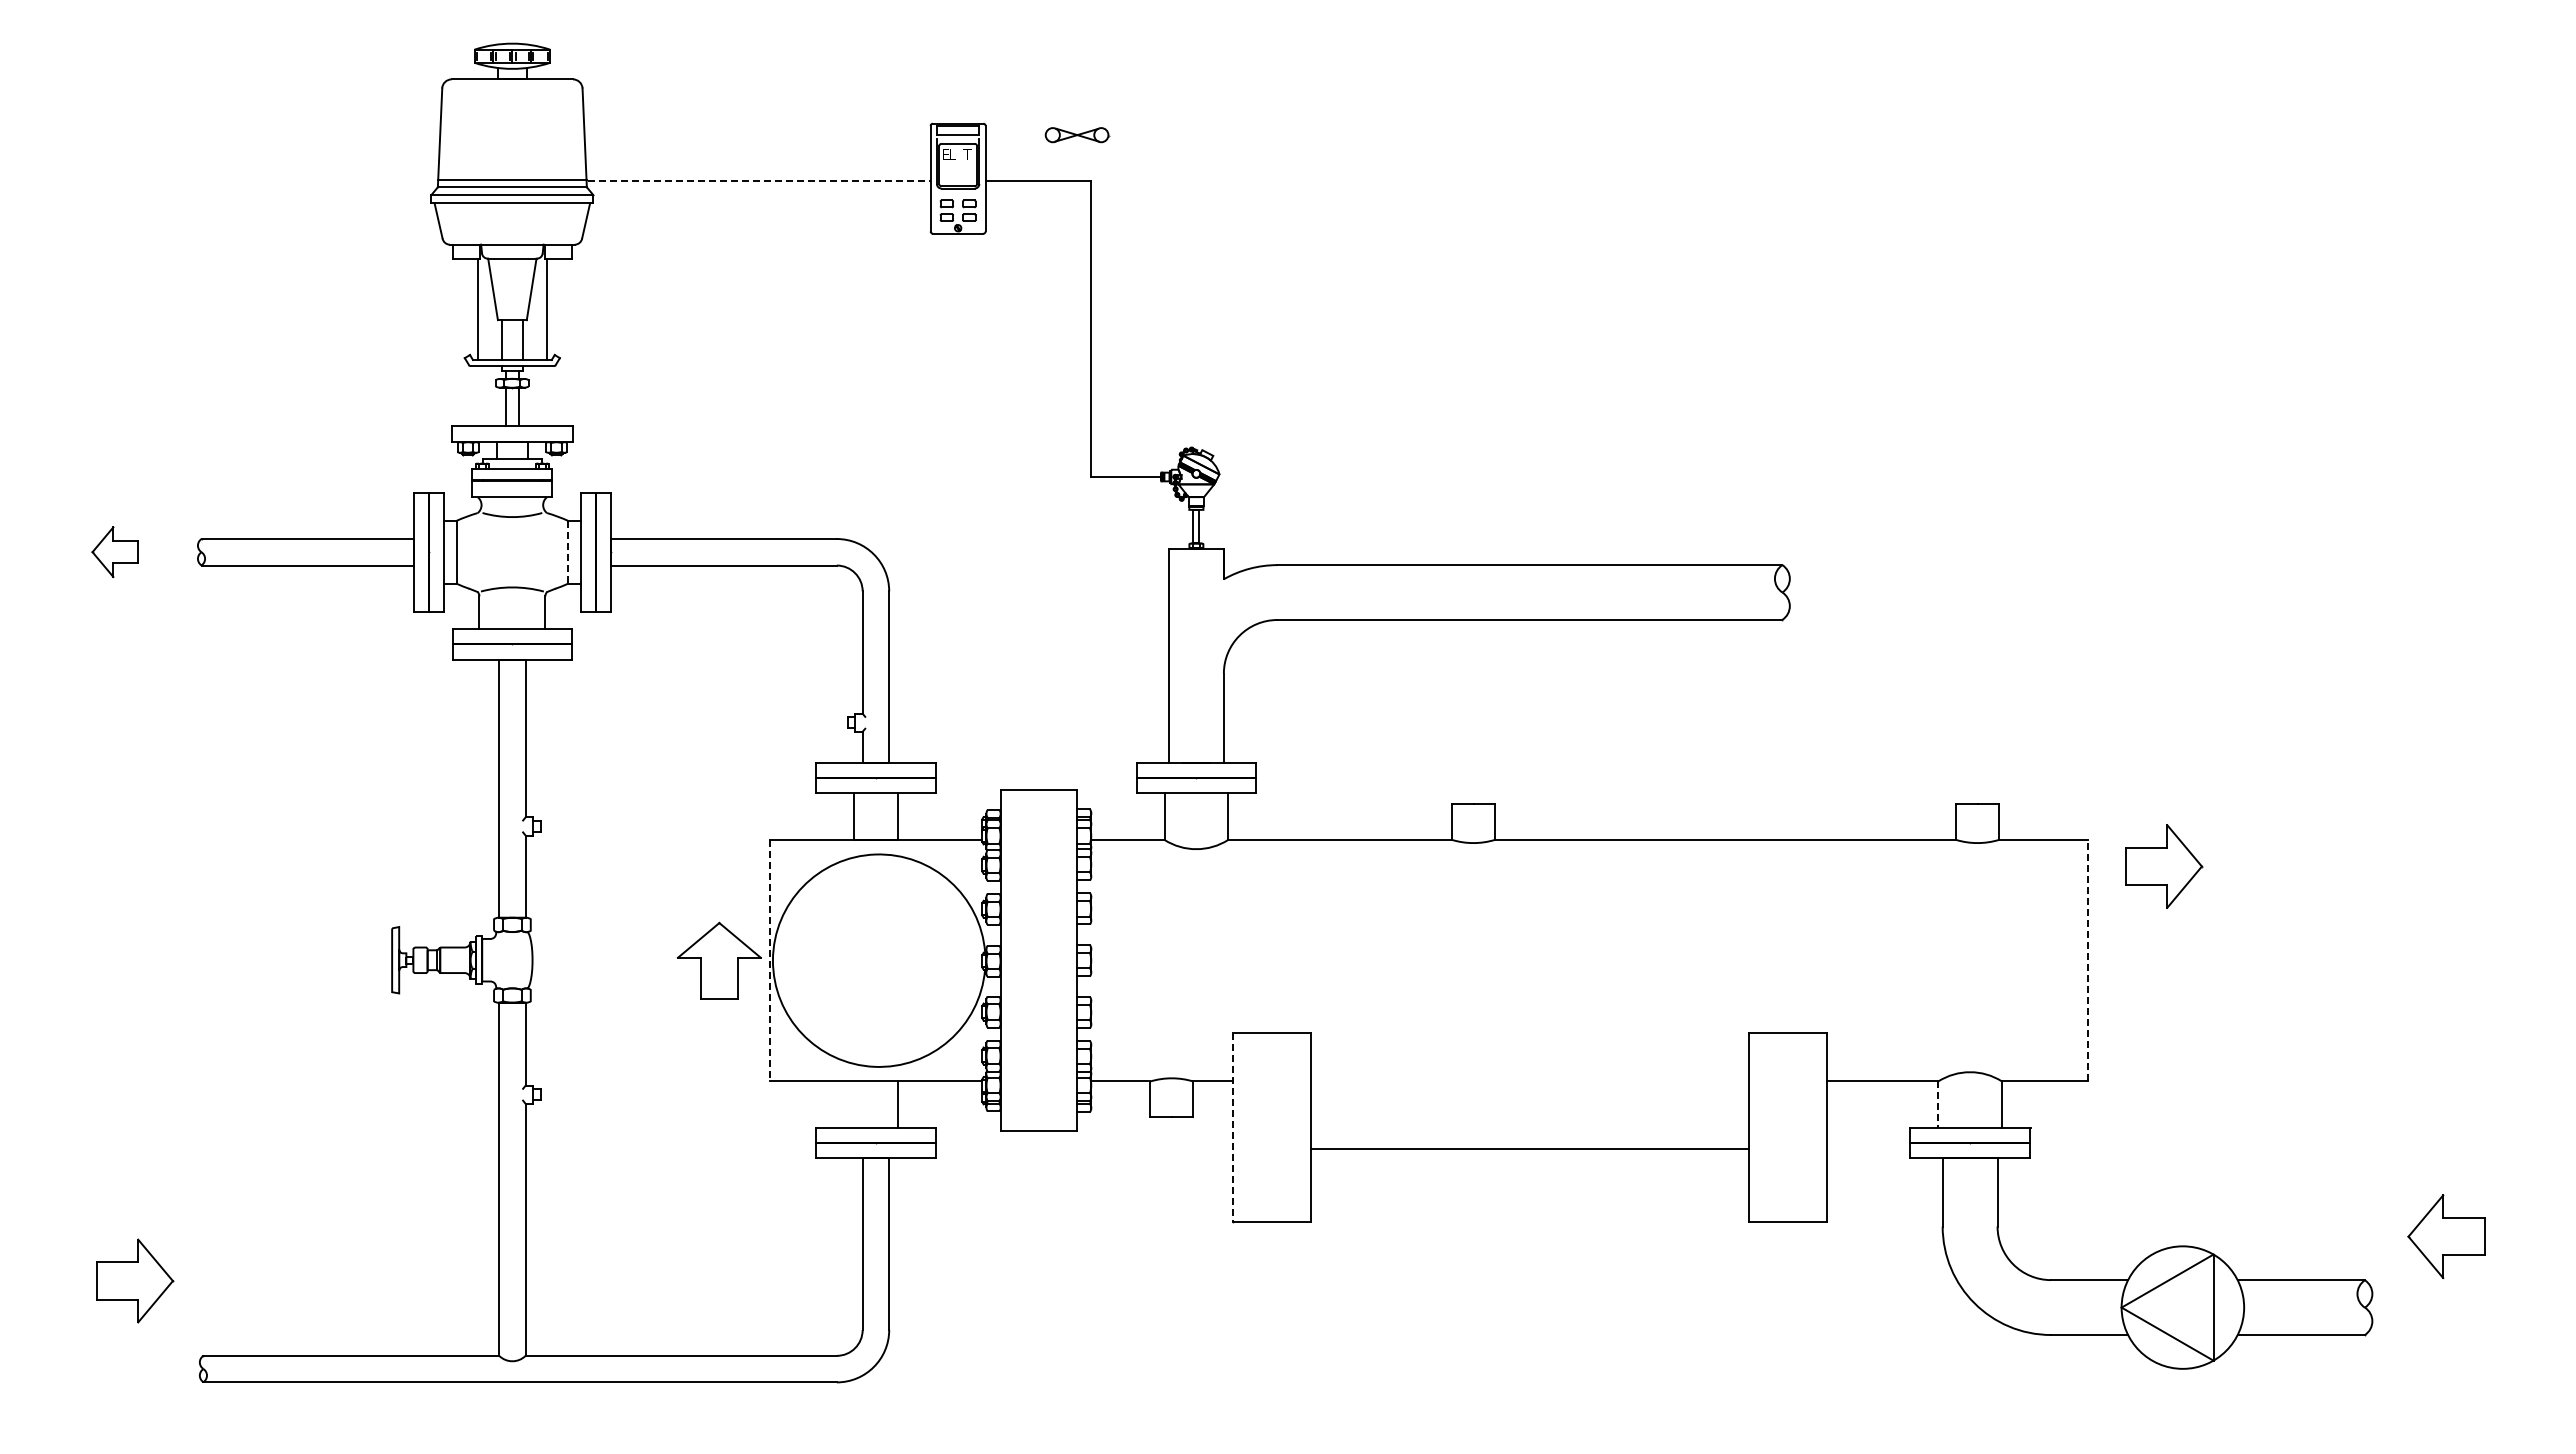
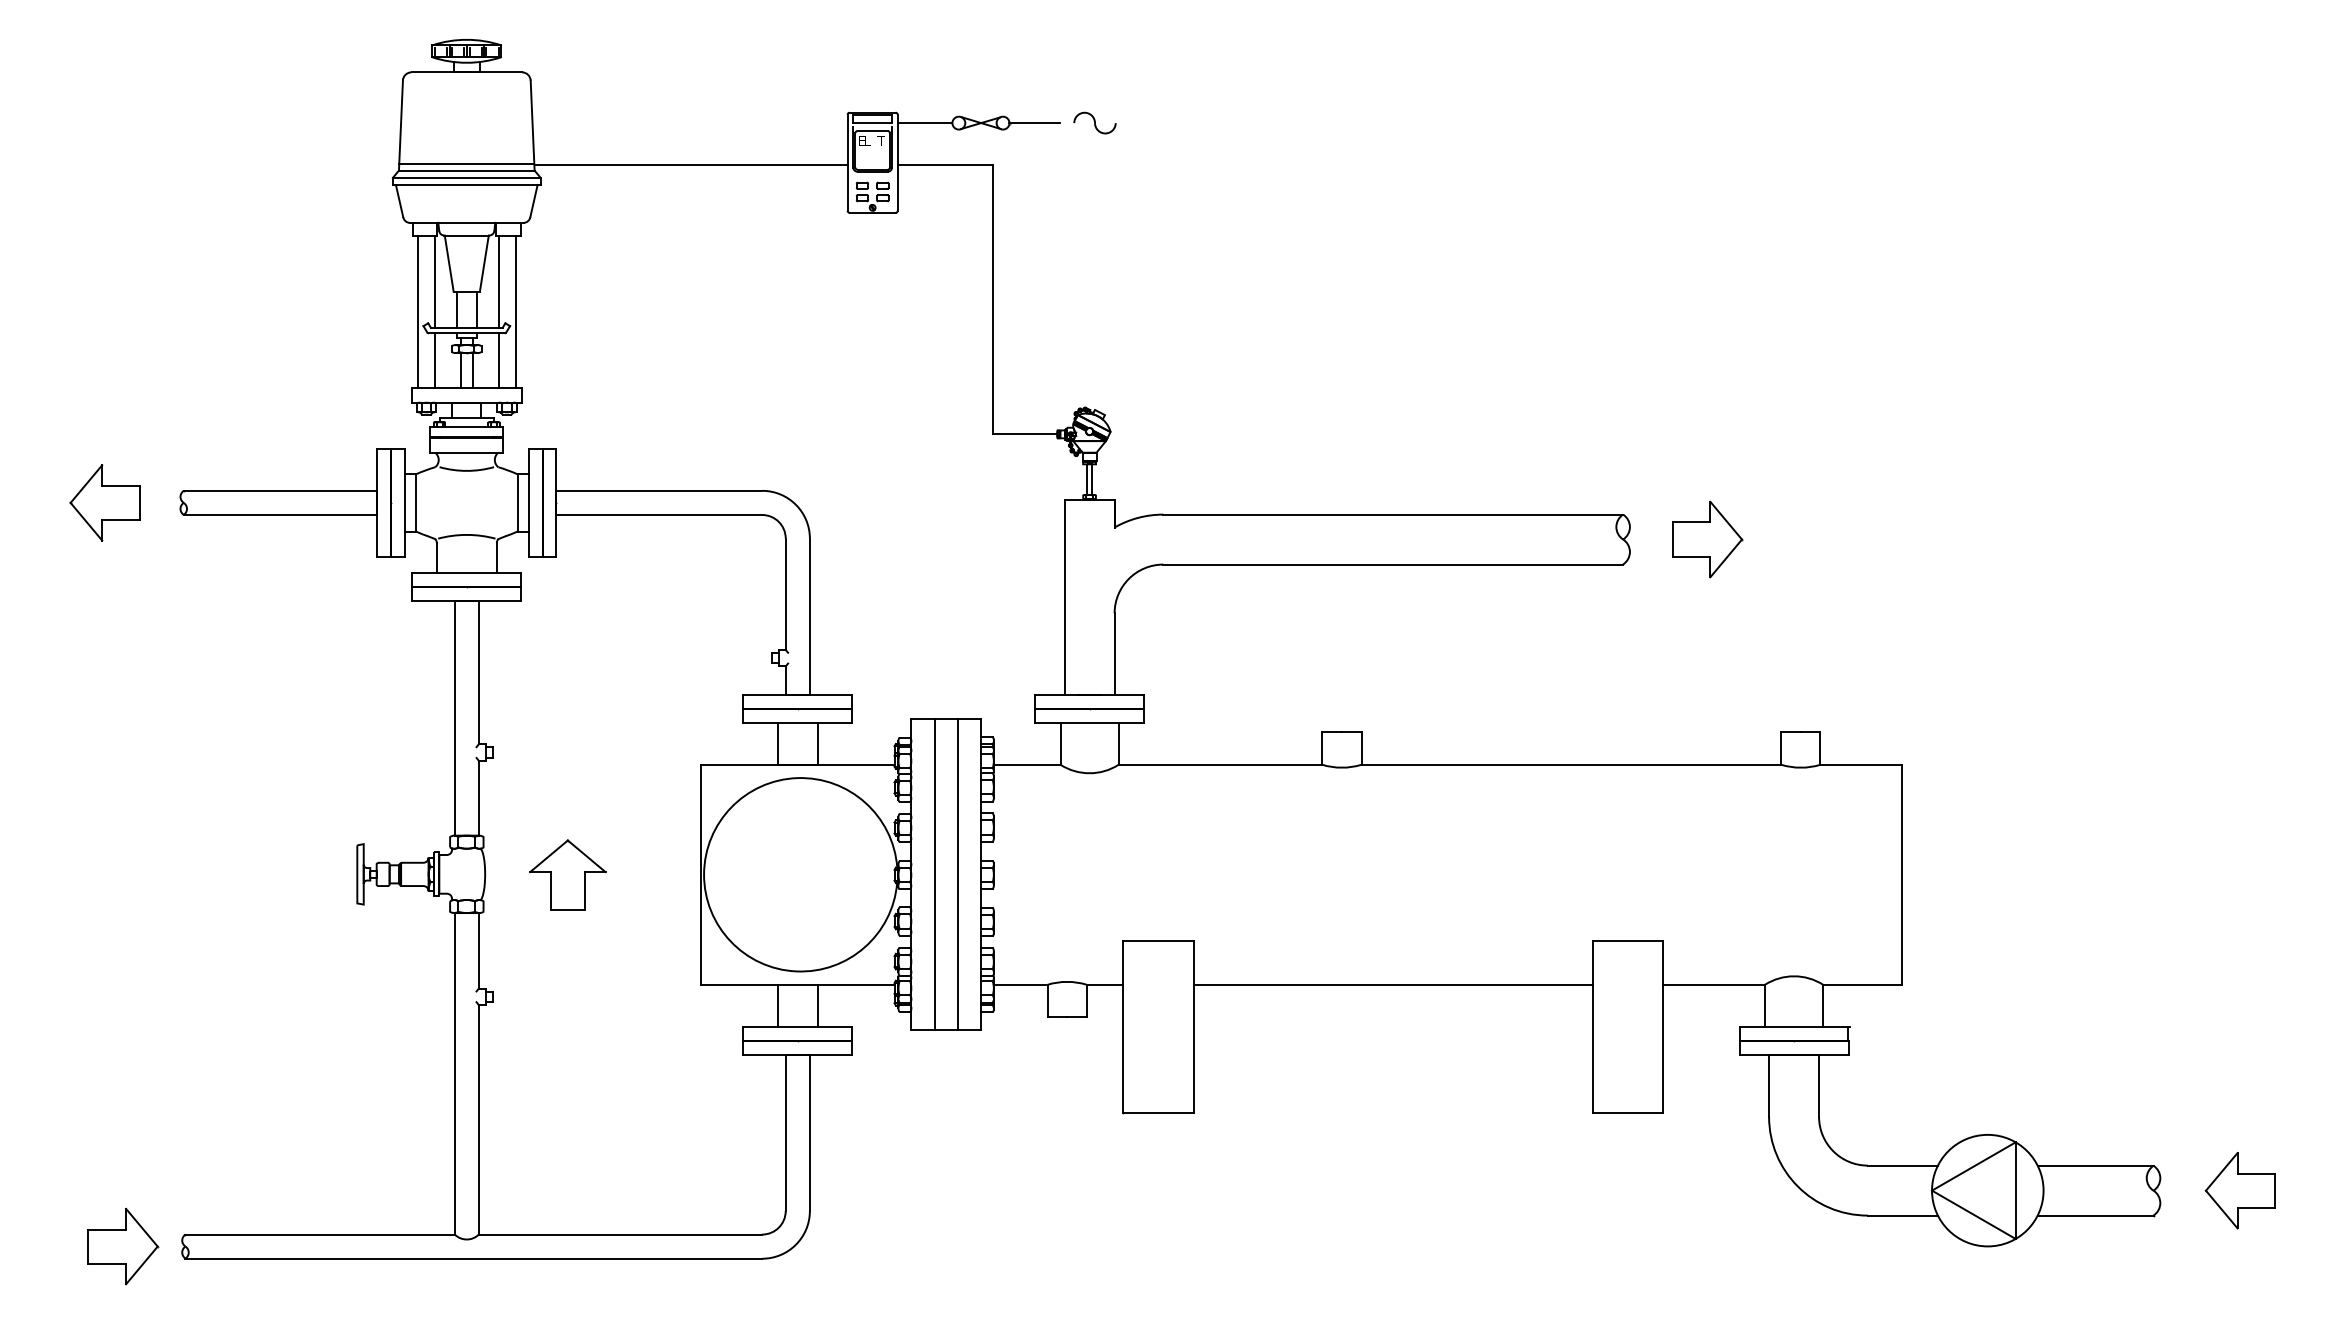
part: (1201, 134) -> (1094, 122), added
line: (1015, 135) -> (924, 123), added
line: (1136, 135) -> (1035, 123), added
line: (760, 180) -> (692, 164), dashed -> solid
line: (458, 342) -> (417, 311), added
line: (566, 342) -> (516, 311), added
line: (477, 396) -> (435, 361), added
line: (547, 396) -> (498, 361), added
part: (115, 551) -> (105, 502), size x1.67
line: (568, 552) -> (517, 503), dashed -> solid
part: (2164, 866) -> (1707, 539), moved
part: (719, 960) -> (567, 874), moved
line: (769, 960) -> (700, 874), dashed -> solid
line: (1026, 960) -> (934, 874), added
line: (1051, 960) -> (957, 874), added
line: (2088, 960) -> (1901, 874), dashed -> solid
line: (853, 1104) -> (777, 1005), added
line: (1938, 1105) -> (1765, 1006), dashed -> solid
line: (1233, 1128) -> (1123, 1027), dashed -> solid
line: (1529, 1149) -> (1392, 984), moved
part: (2446, 1236) -> (2240, 1190), moved
part: (135, 1280) -> (123, 1246), moved

